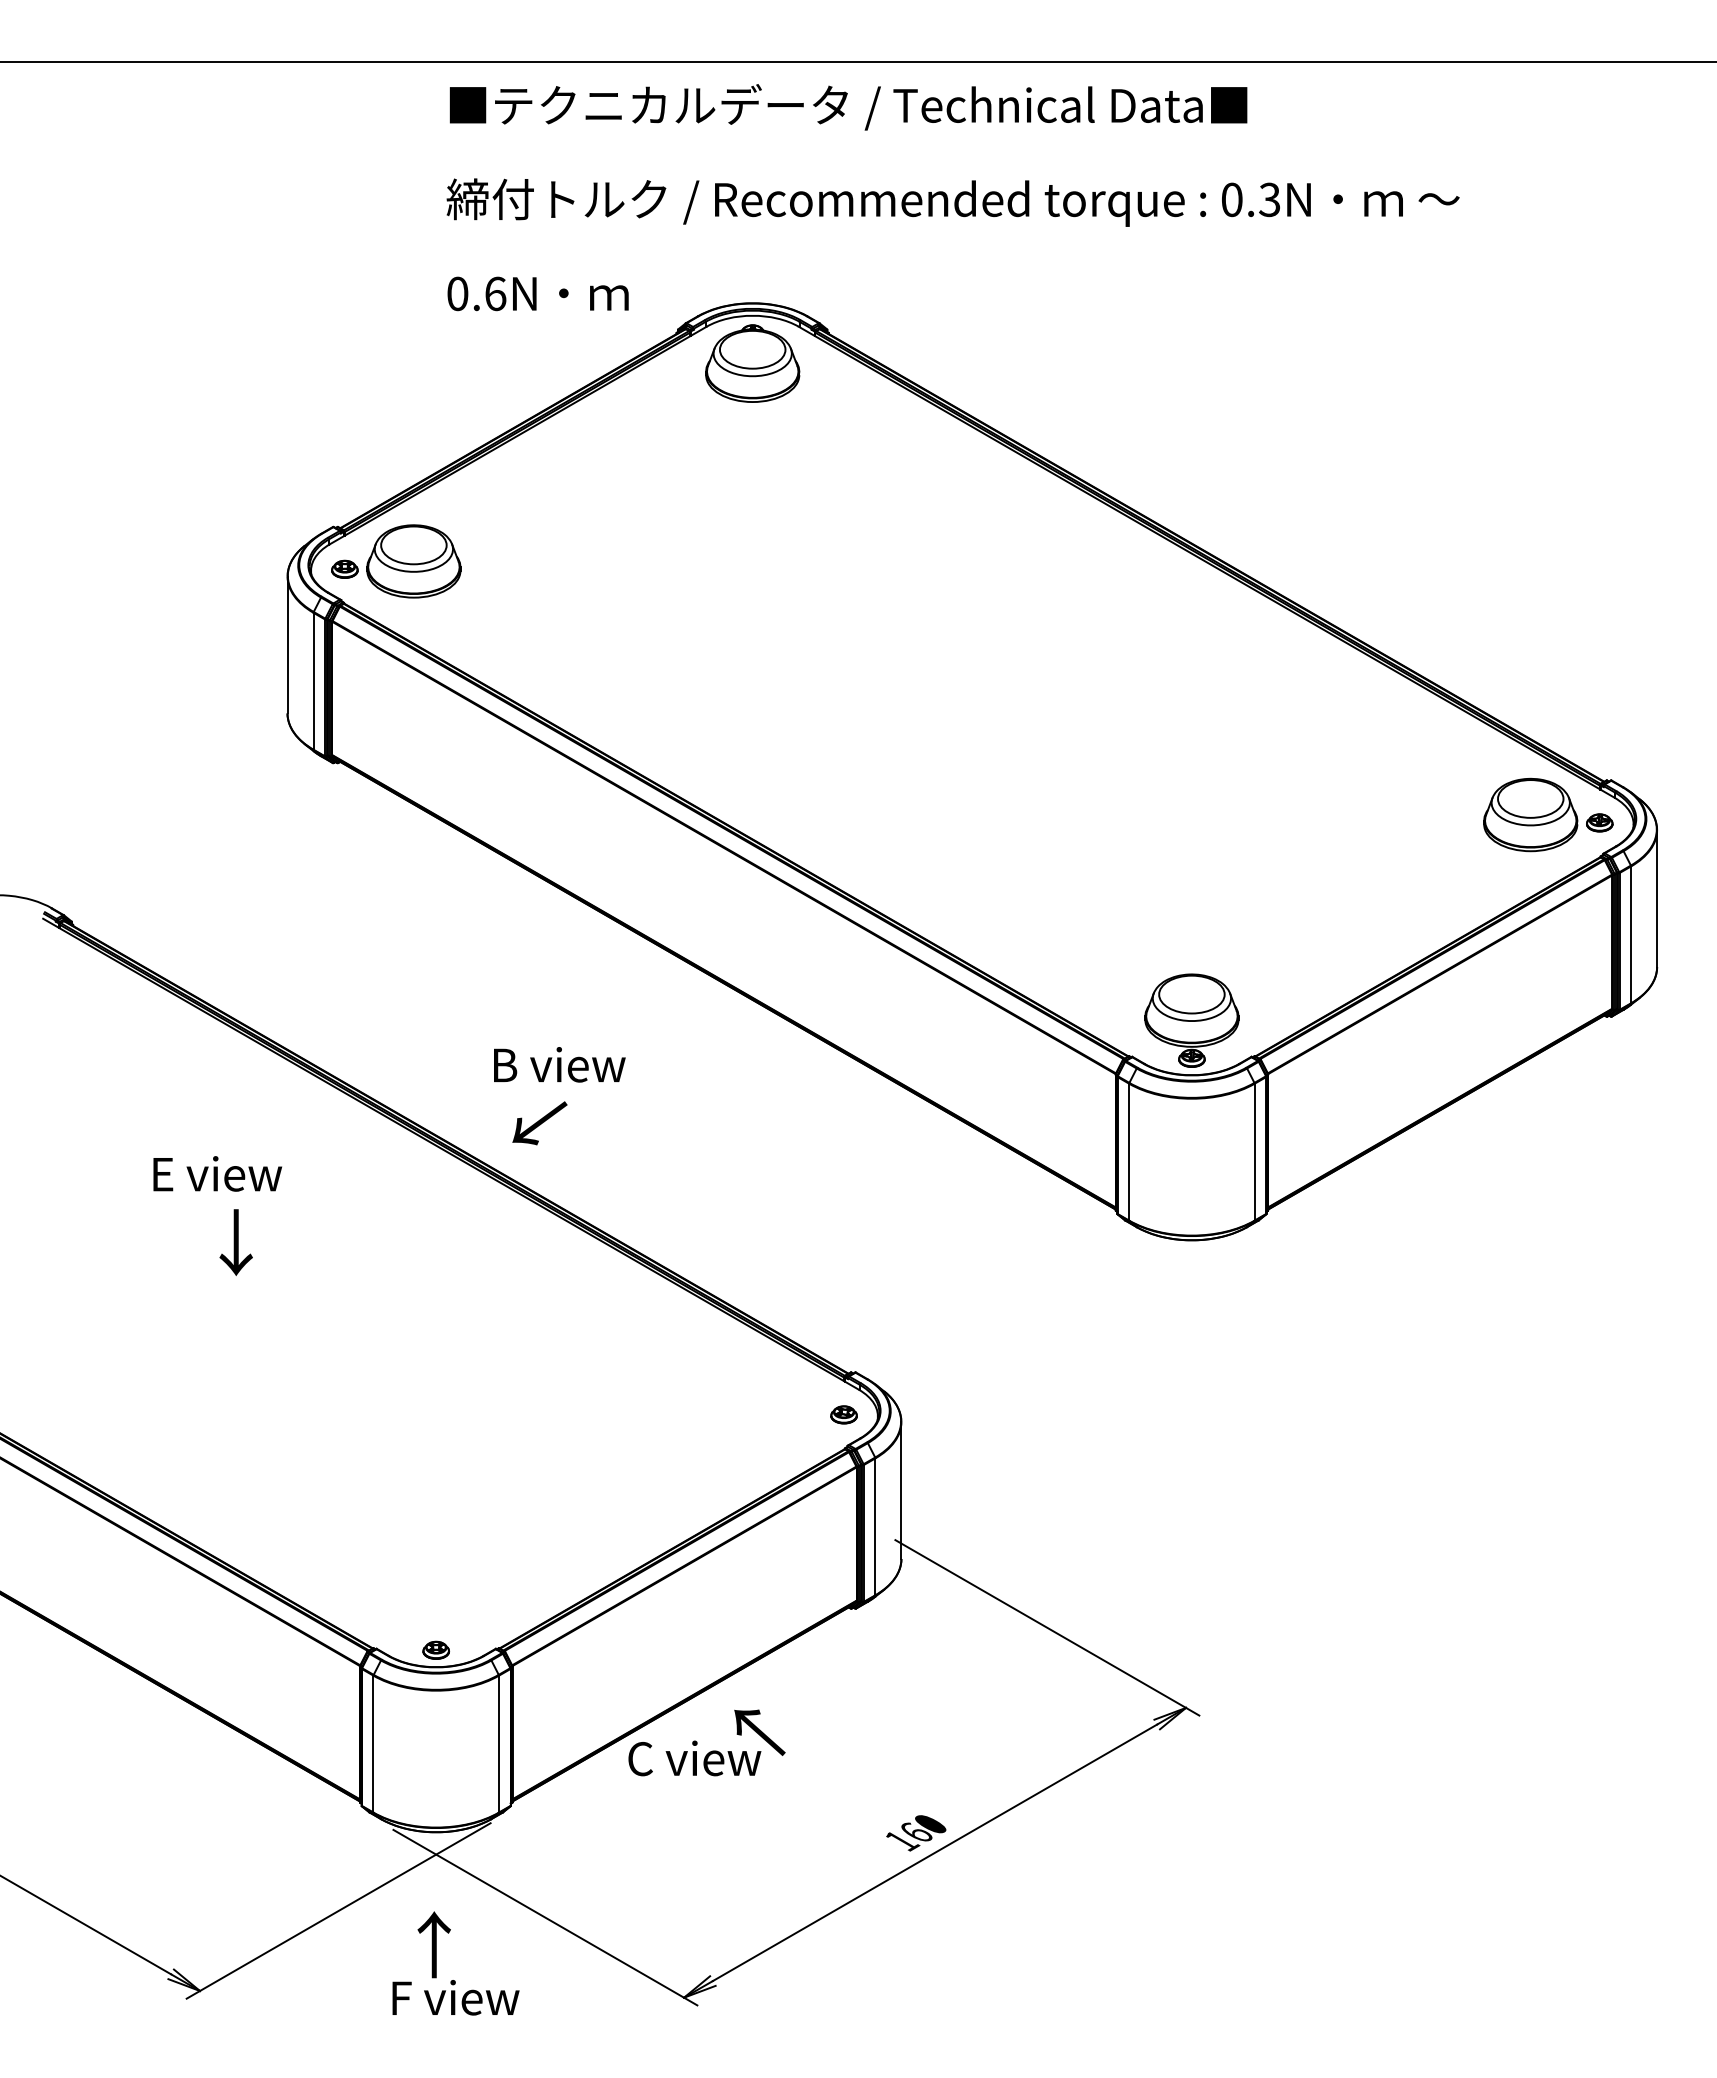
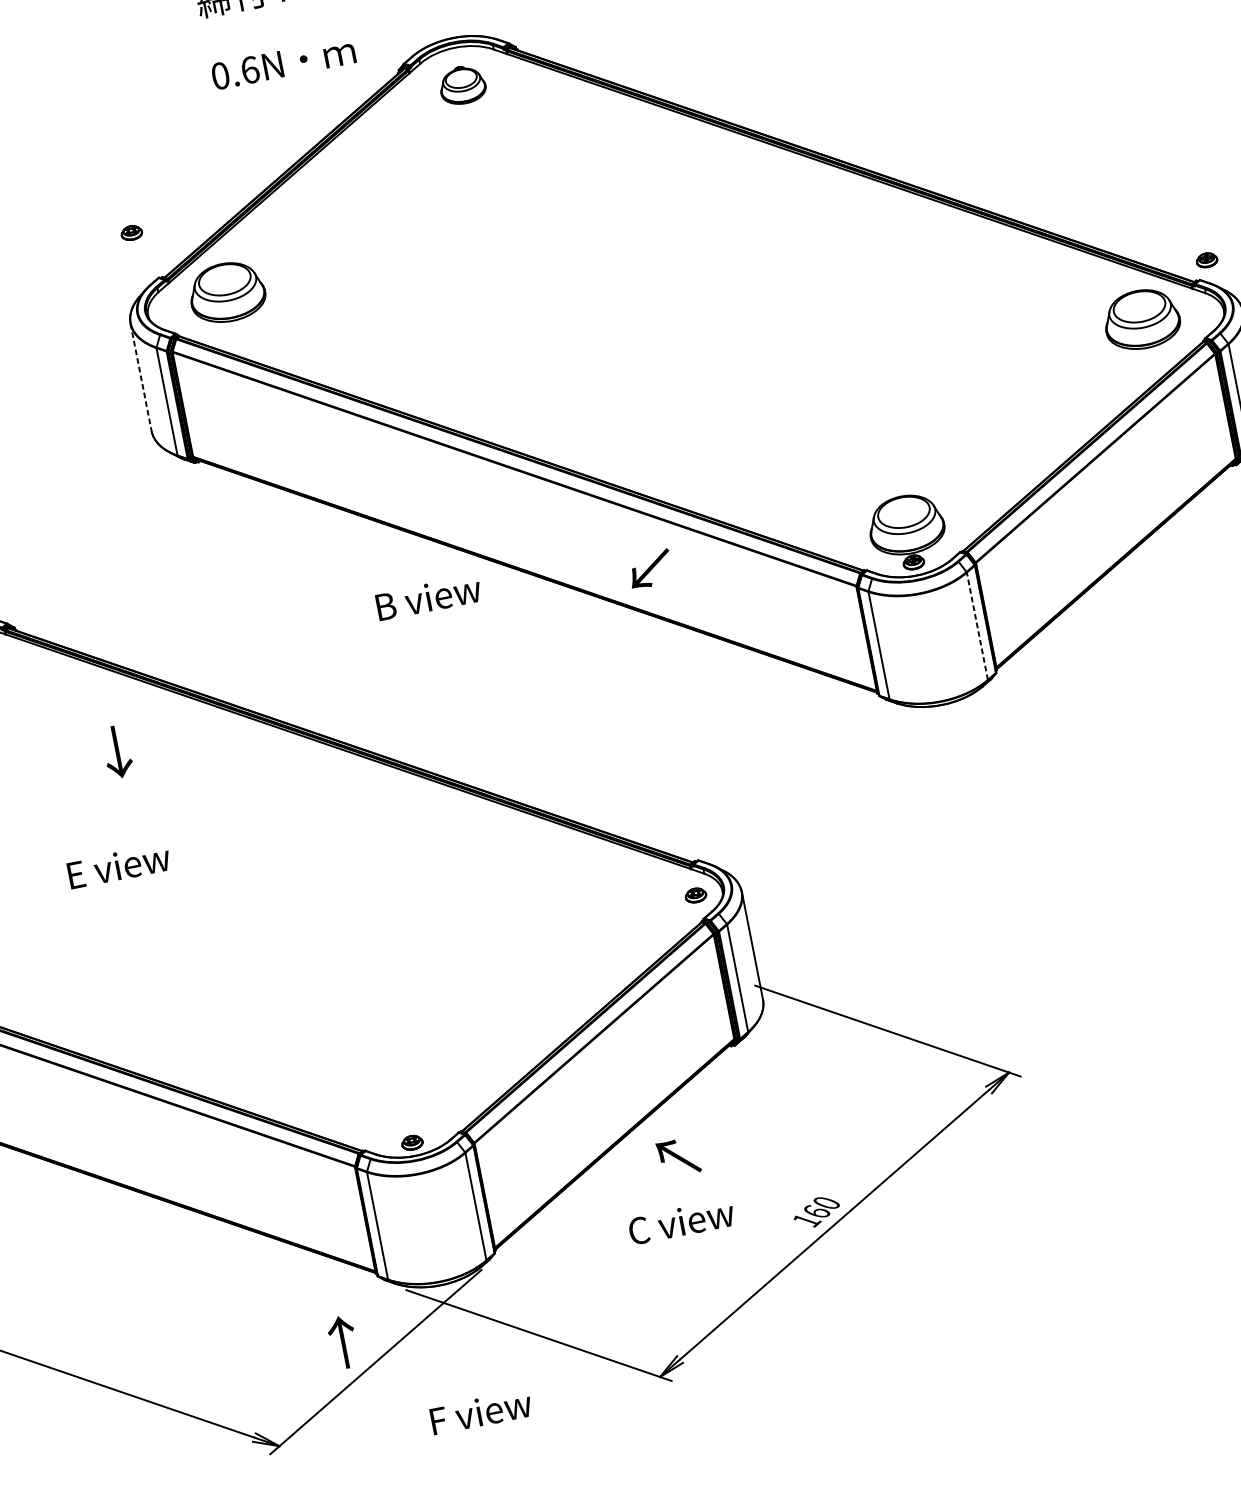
part: (752, 363) -> (462, 85), size x0.6
part: (344, 568) -> (131, 232), moved
line: (287, 645) -> (141, 377), solid -> dashed
part: (1599, 822) -> (1206, 259), moved
text: (559, 1064) -> (428, 597), moved
text: (539, 1123) -> (650, 569), moved
line: (1254, 1151) -> (977, 625), solid -> dashed
text: (217, 1173) -> (118, 865), moved
text: (235, 1242) -> (116, 752), moved
text: (694, 1758) -> (681, 1222), moved
text: (433, 1944) -> (342, 1342), moved

